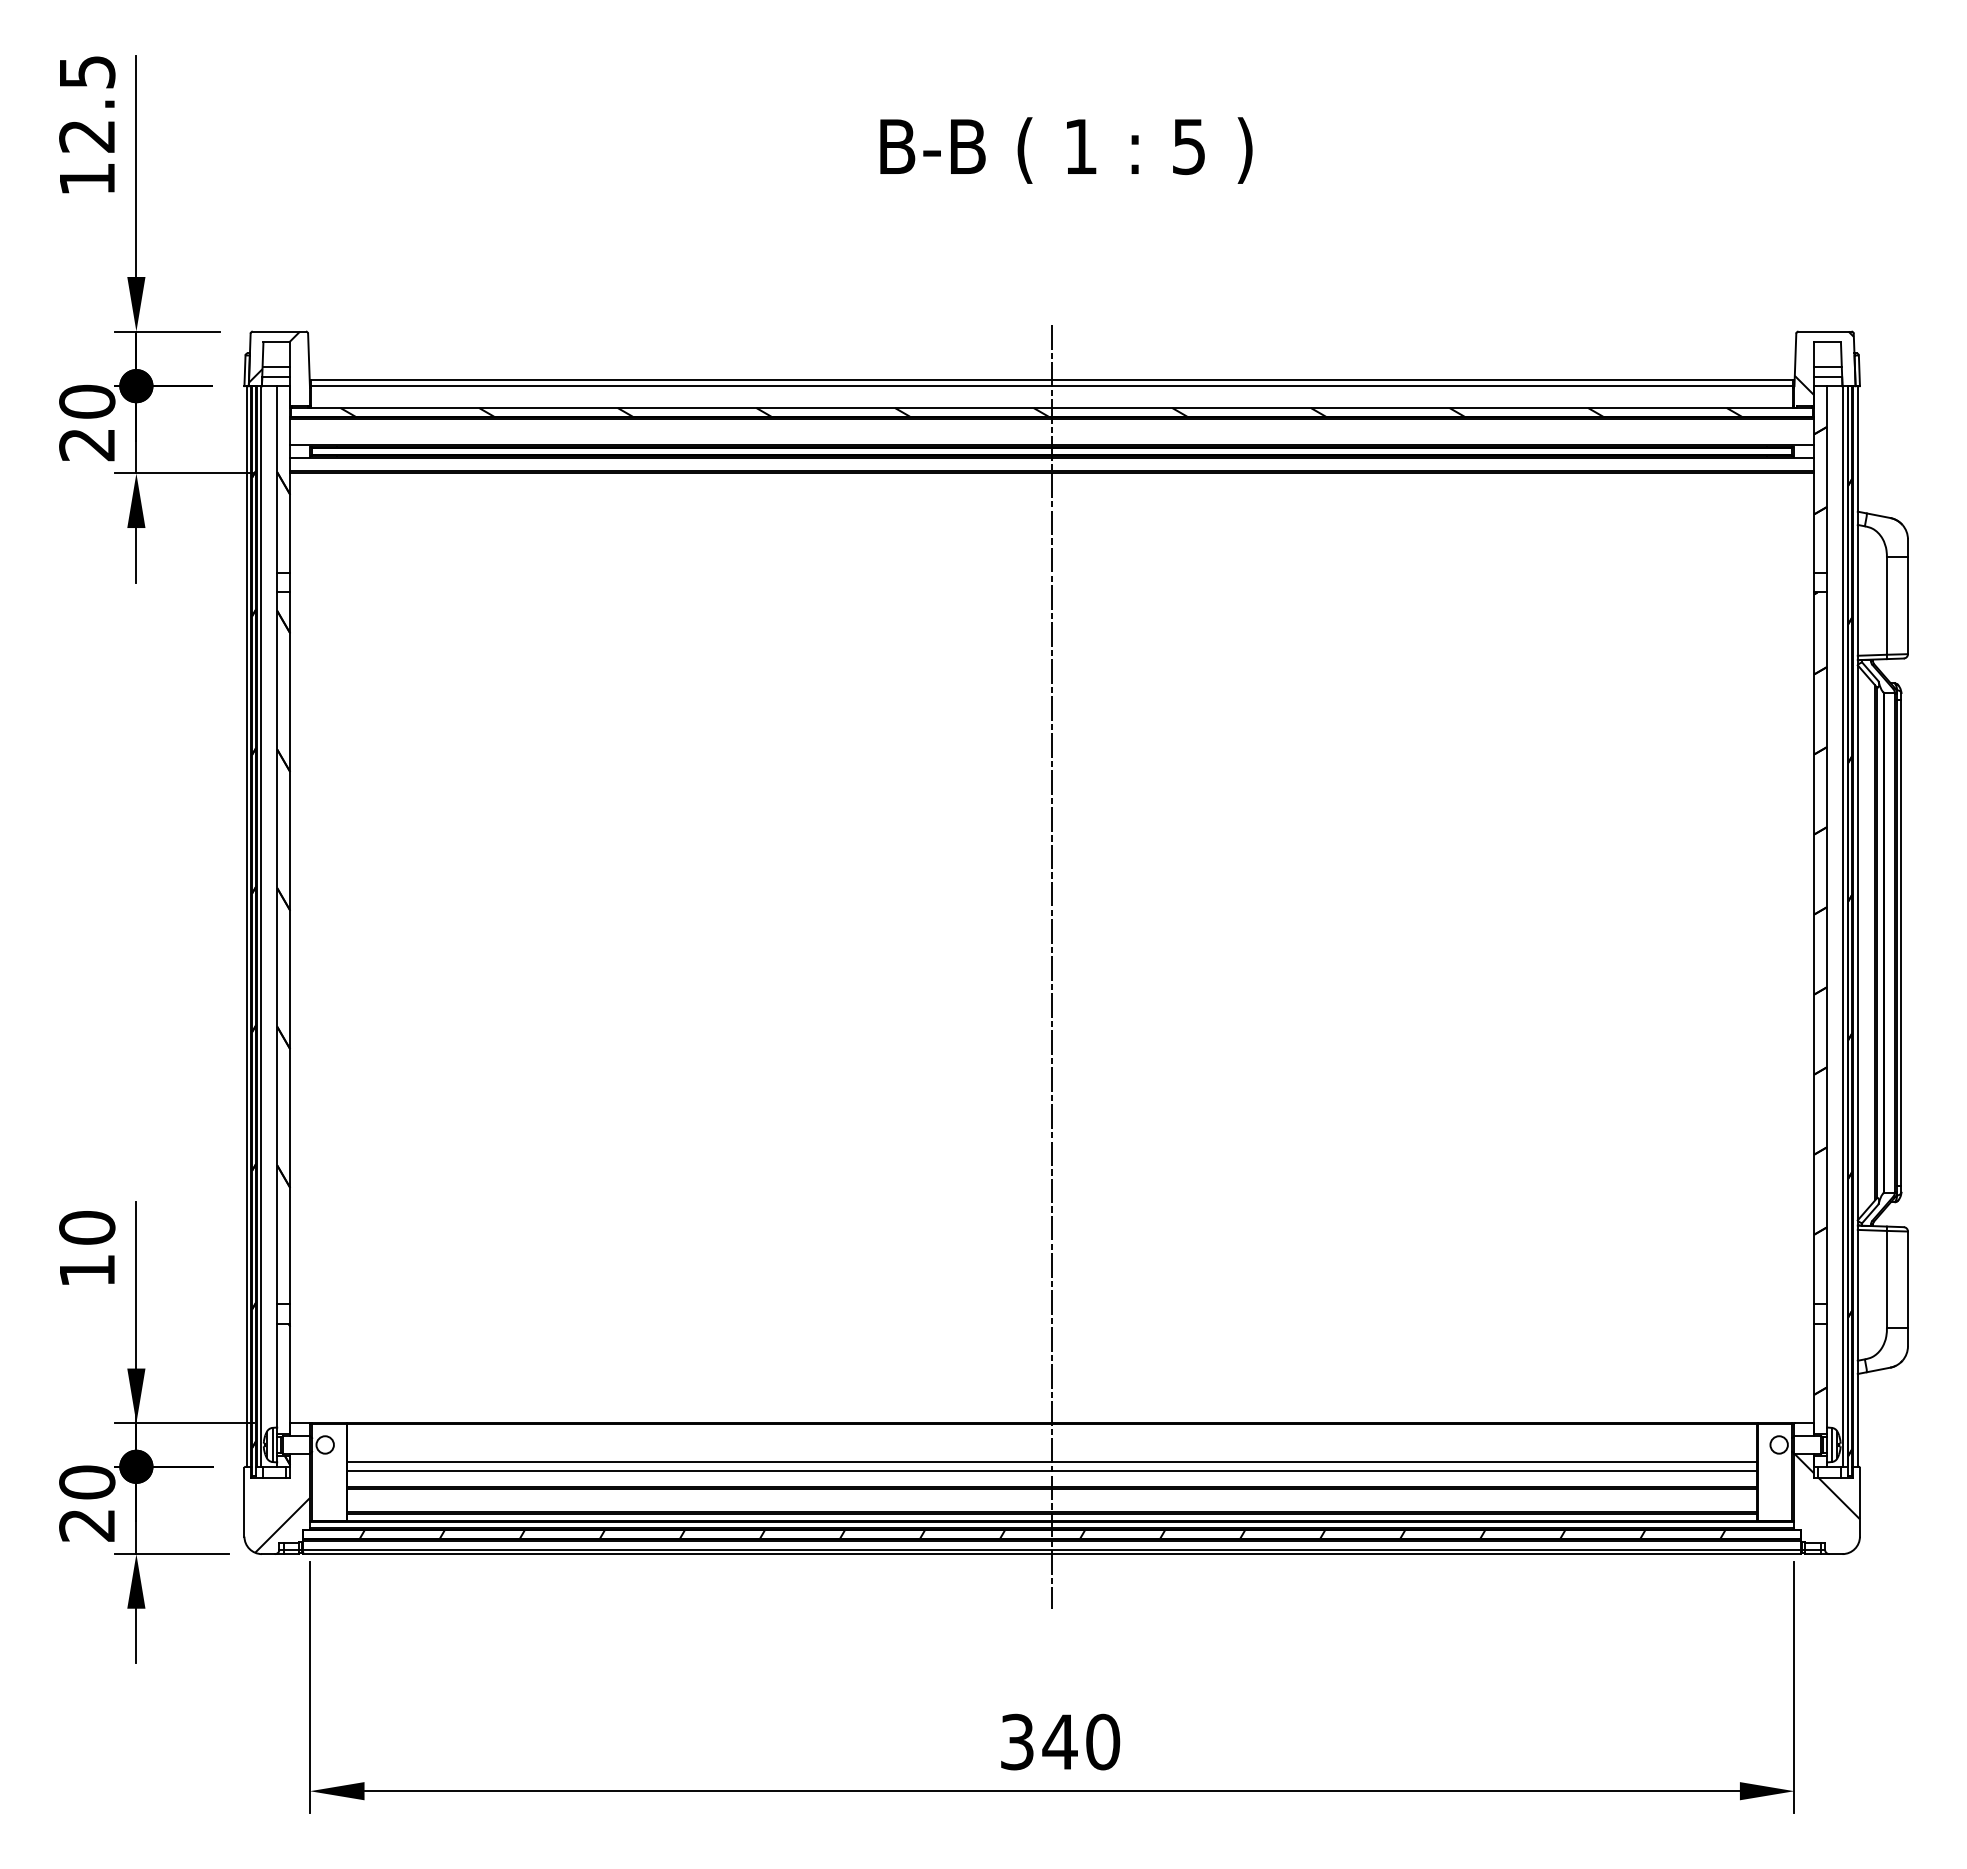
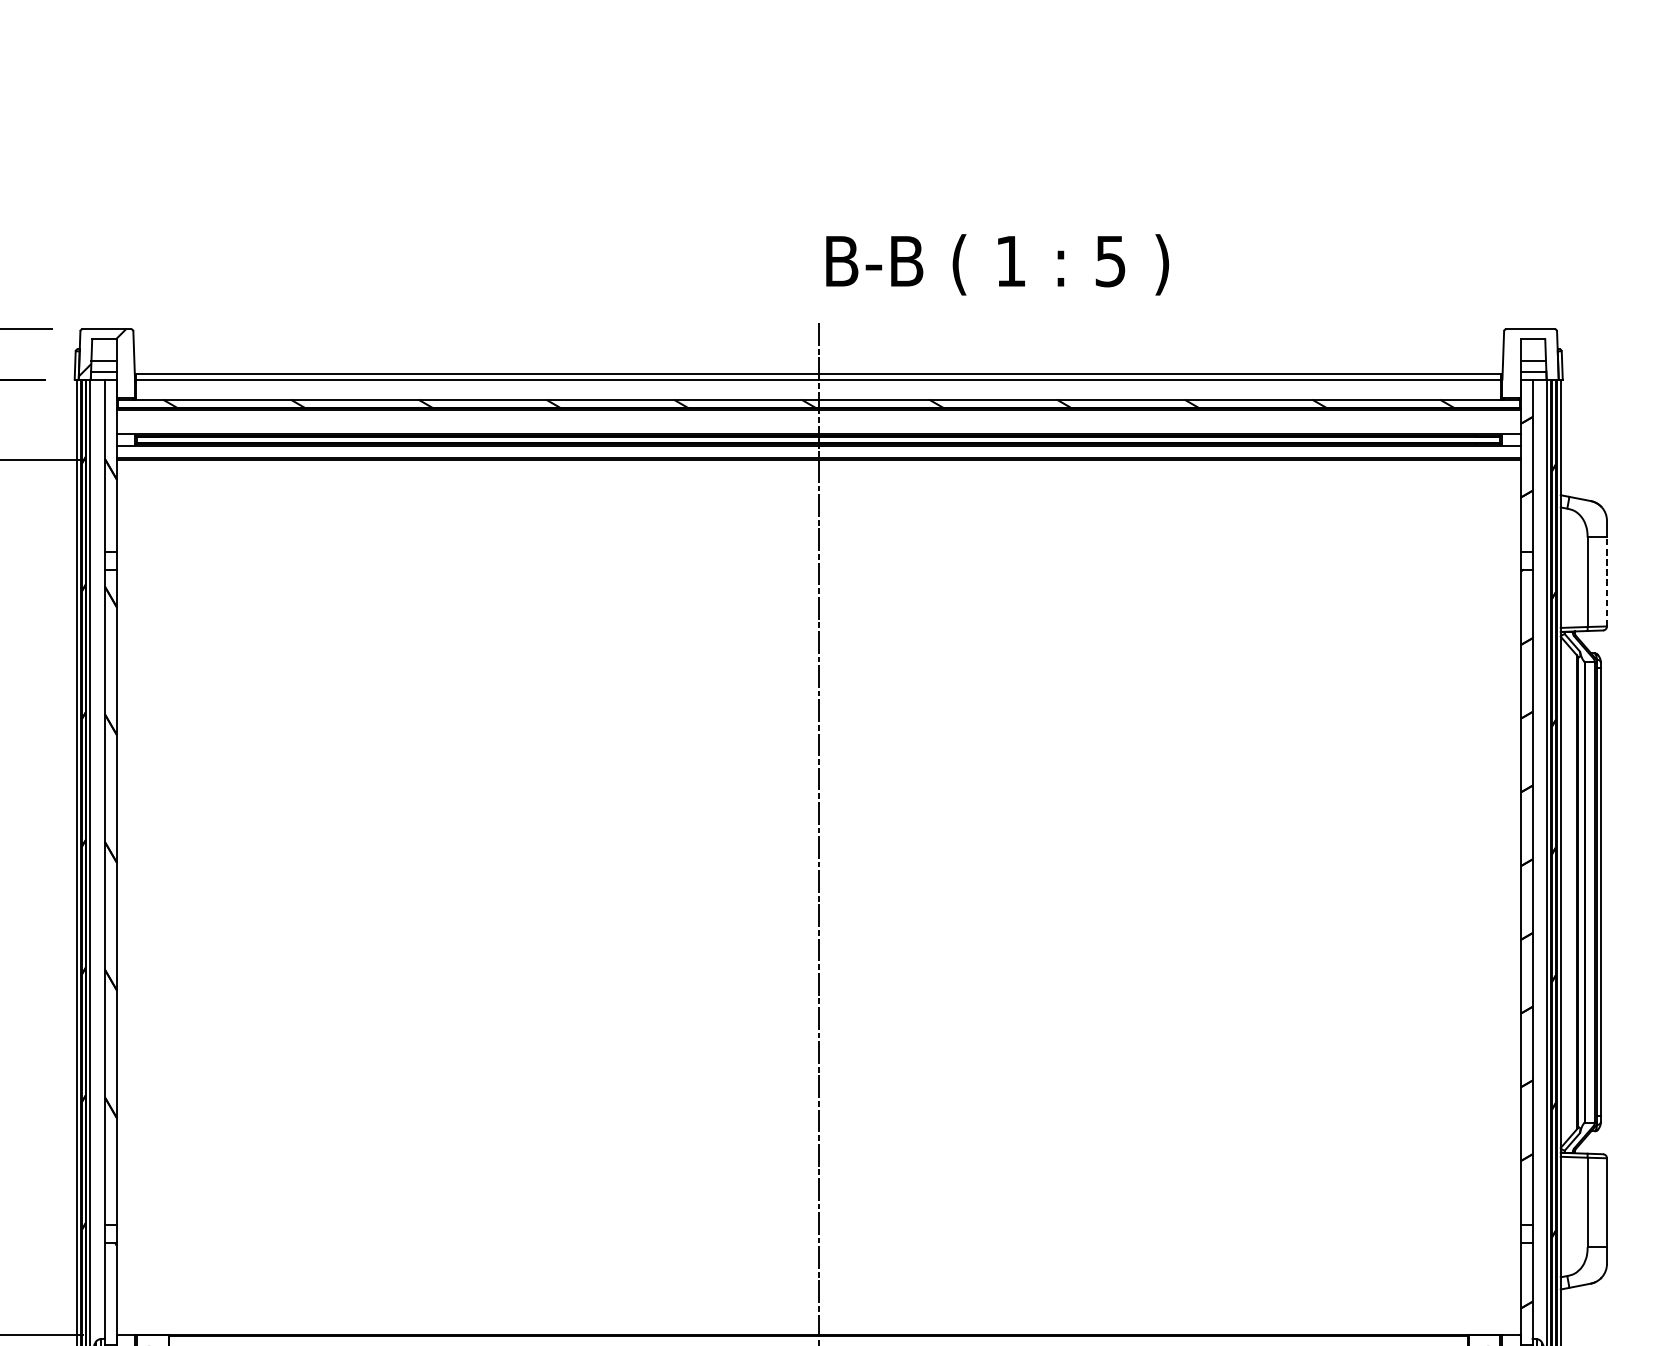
text: (1066, 150) -> (997, 264), moved
hatch: (1823, 363) -> (1529, 358), removed
line: (1907, 605) -> (1606, 581), solid -> dashed

